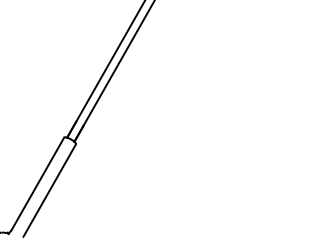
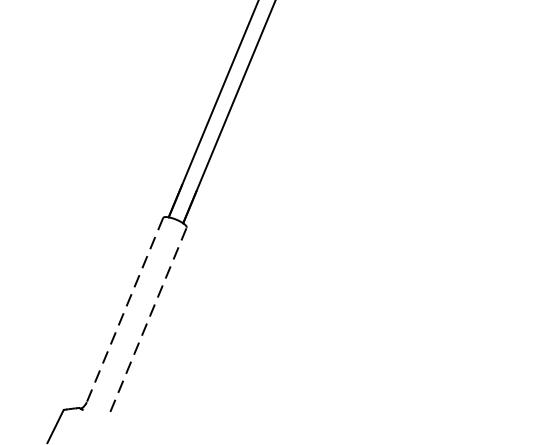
line: (37, 184) -> (124, 311), solid -> dashed
line: (49, 190) -> (148, 319), solid -> dashed

